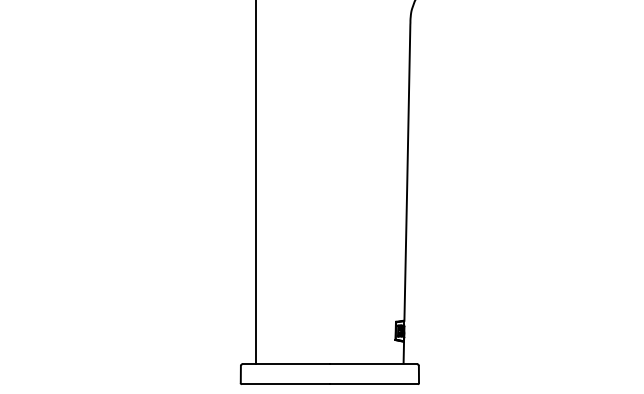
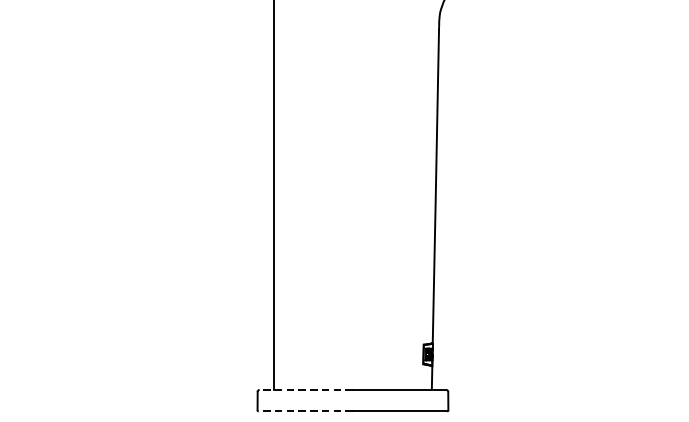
line: (286, 364) -> (306, 390), solid -> dashed
line: (285, 384) -> (305, 411), solid -> dashed

